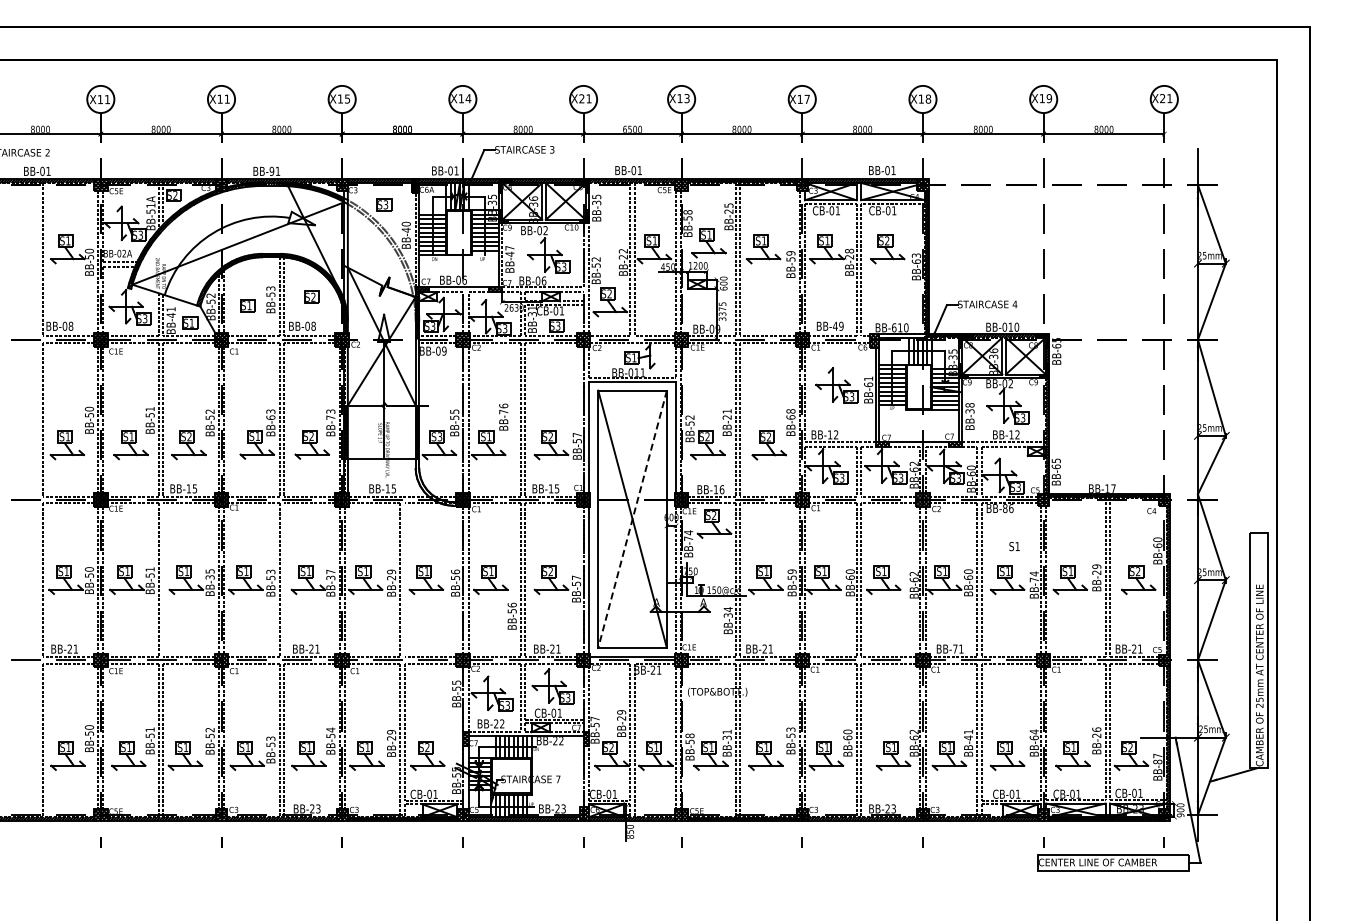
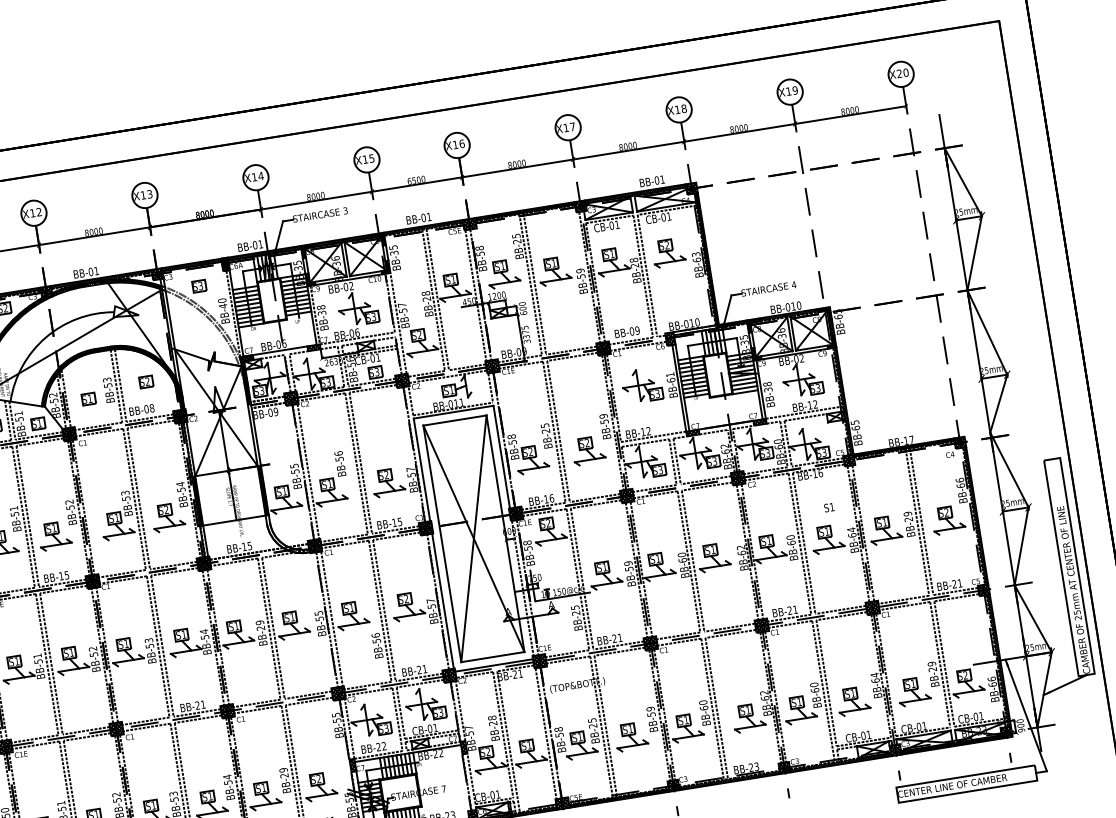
text: (226, 98) -> (38, 211), X11 -> X12
text: (347, 98) -> (149, 193), X15 -> X13
text: (585, 98) -> (368, 158), X21 -> X15
text: (686, 98) -> (461, 143), X13 -> X16
text: (1169, 98) -> (905, 72), X21 -> X20
text: (271, 171) -> (90, 272), BB-91 -> BB-01
text: (509, 250) -> (321, 309), BB-47 -> BB-38
text: (623, 250) -> (425, 292), BB-22 -> BB-28
text: (595, 259) -> (401, 305), BB-52 -> BB-57
text: (531, 310) -> (350, 361), BB-31 -> BB-56
text: (170, 315) -> (18, 419), BB-41 -> BB-51
text: (834, 325) -> (631, 330), BB-49 -> BB-09
text: (894, 327) -> (686, 323), BB-610 -> BB-010
text: (503, 411) -> (339, 458), BB-76 -> BB-56
text: (726, 411) -> (544, 425), BB-21 -> BB-25
text: (330, 414) -> (180, 486), BB-73 -> BB-54
text: (790, 414) -> (603, 419), BB-68 -> BB-59
text: (270, 417) -> (125, 498), BB-63 -> BB-53
text: (689, 417) -> (511, 436), BB-52 -> BB-58
text: (189, 436) -> (54, 527), S2 -> S1
text: (439, 436) -> (284, 491), S3 -> S1
text: (1005, 508) -> (815, 473), BB-86 -> BB-16
line: (632, 519) -> (473, 539), dashed -> solid
text: (688, 535) -> (527, 545), BB-74 -> BB-58
text: (1157, 539) -> (959, 480), BB-60 -> BB-66
text: (455, 571) -> (318, 612), BB-56 -> BB-55
text: (209, 574) -> (92, 651), BB-35 -> BB-52
text: (330, 574) -> (204, 634), BB-37 -> BB-54
line: (163, 579) -> (51, 663), added
line: (284, 579) -> (162, 645), added
line: (404, 579) -> (272, 627), added
text: (1033, 579) -> (851, 535), BB-74 -> BB-64
text: (727, 612) -> (574, 610), BB-34 -> BB-25
text: (955, 648) -> (789, 610), BB-71 -> BB-21
text: (621, 712) -> (492, 718), BB-29 -> BB-28
text: (790, 729) -> (650, 708), BB-53 -> BB-59
text: (1096, 729) -> (931, 663), BB-26 -> BB-29
text: (726, 734) -> (592, 722), BB-31 -> BB-25
text: (968, 734) -> (814, 687), BB-41 -> BB-60
text: (1157, 758) -> (991, 681), BB-87 -> BB-66

